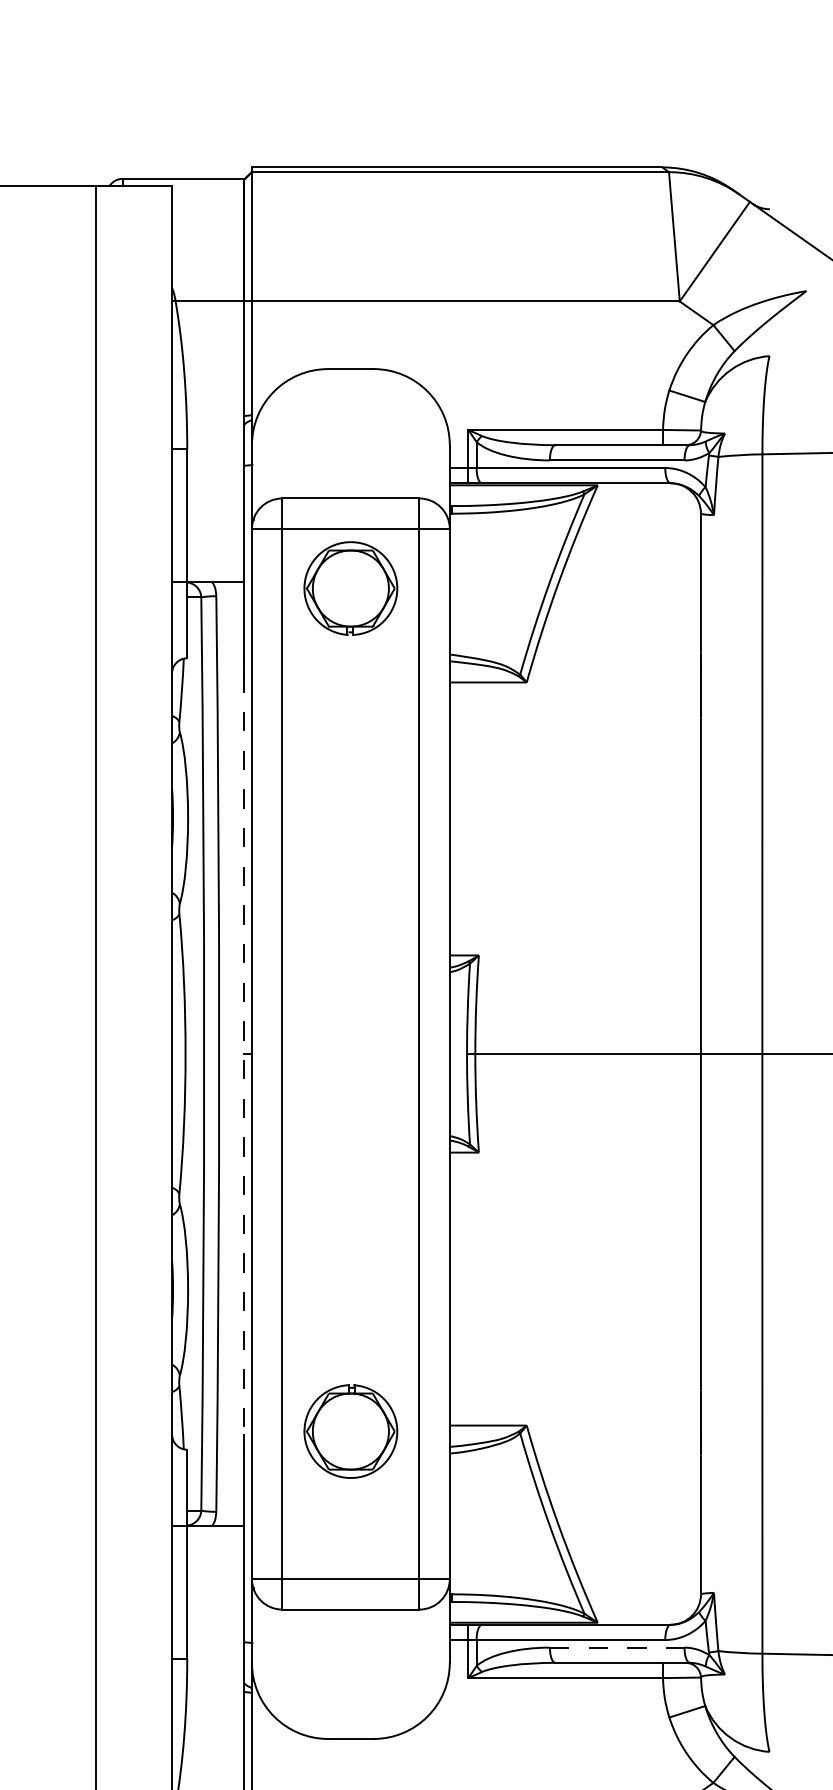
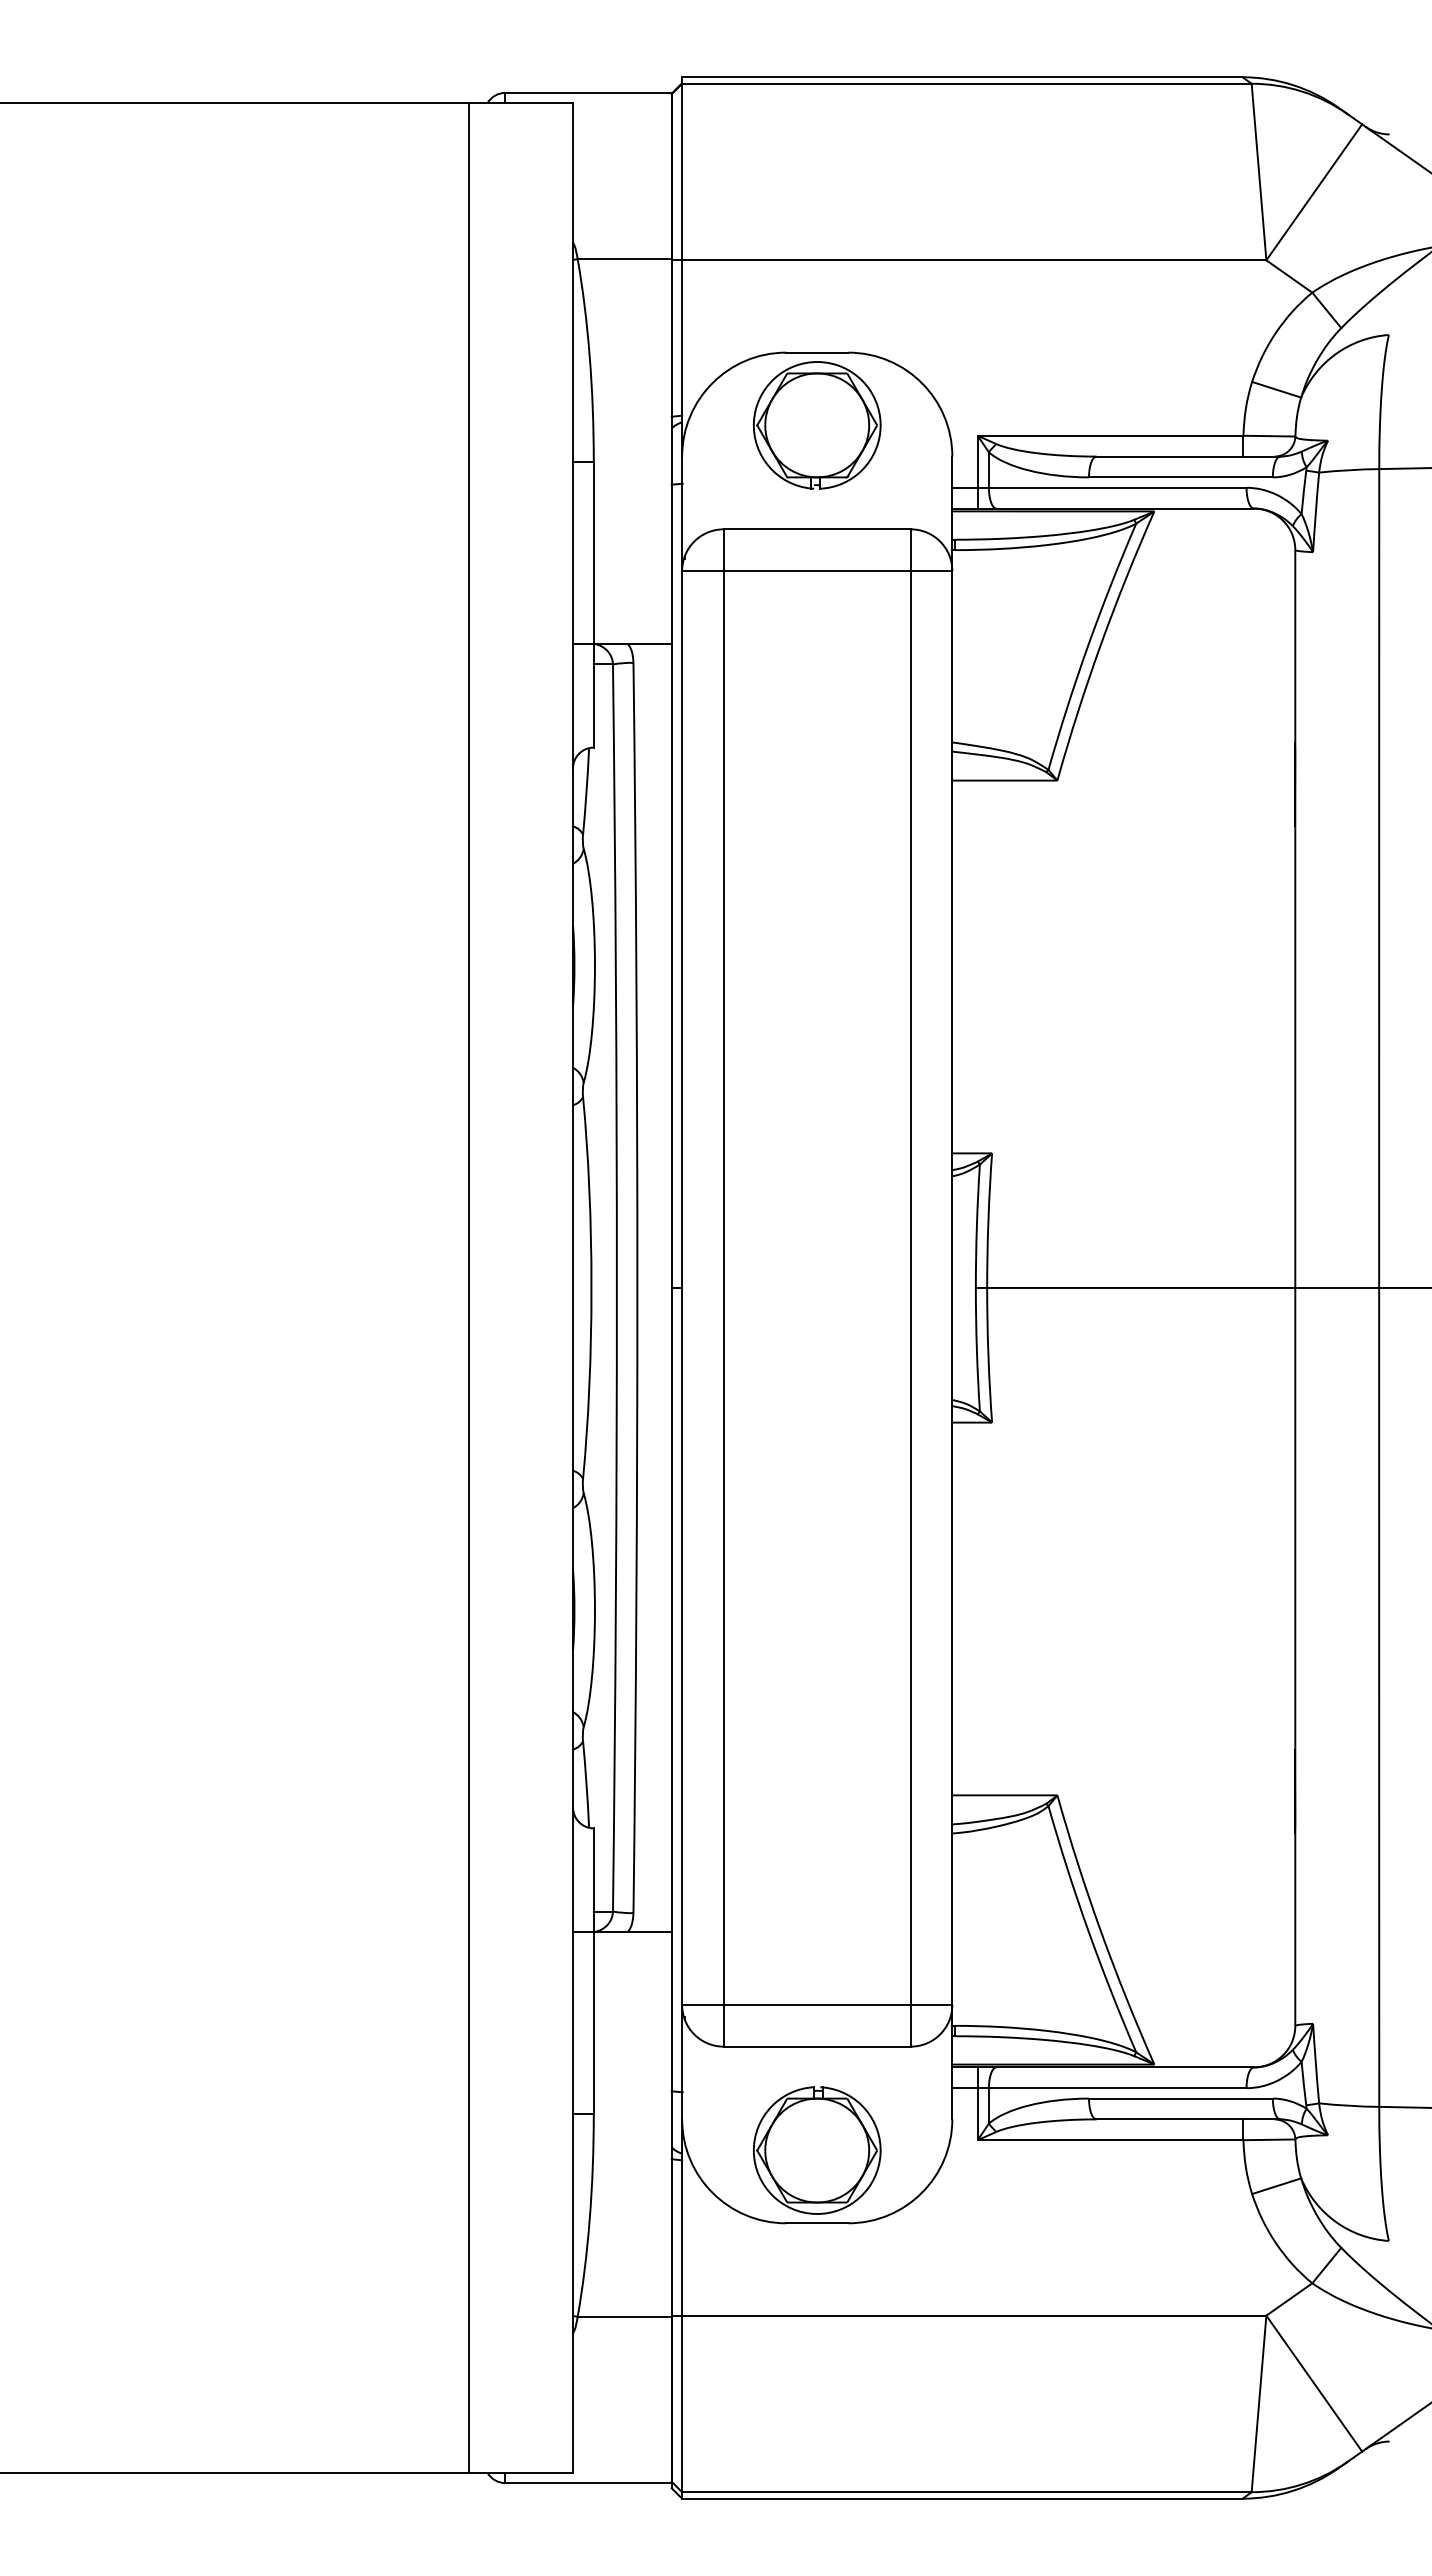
part: (350, 588) -> (816, 425), moved
line: (244, 1053) -> (671, 1287), dashed -> solid
part: (351, 1431) -> (817, 2150), moved
line: (616, 1647) -> (1180, 2098), dashed -> solid

